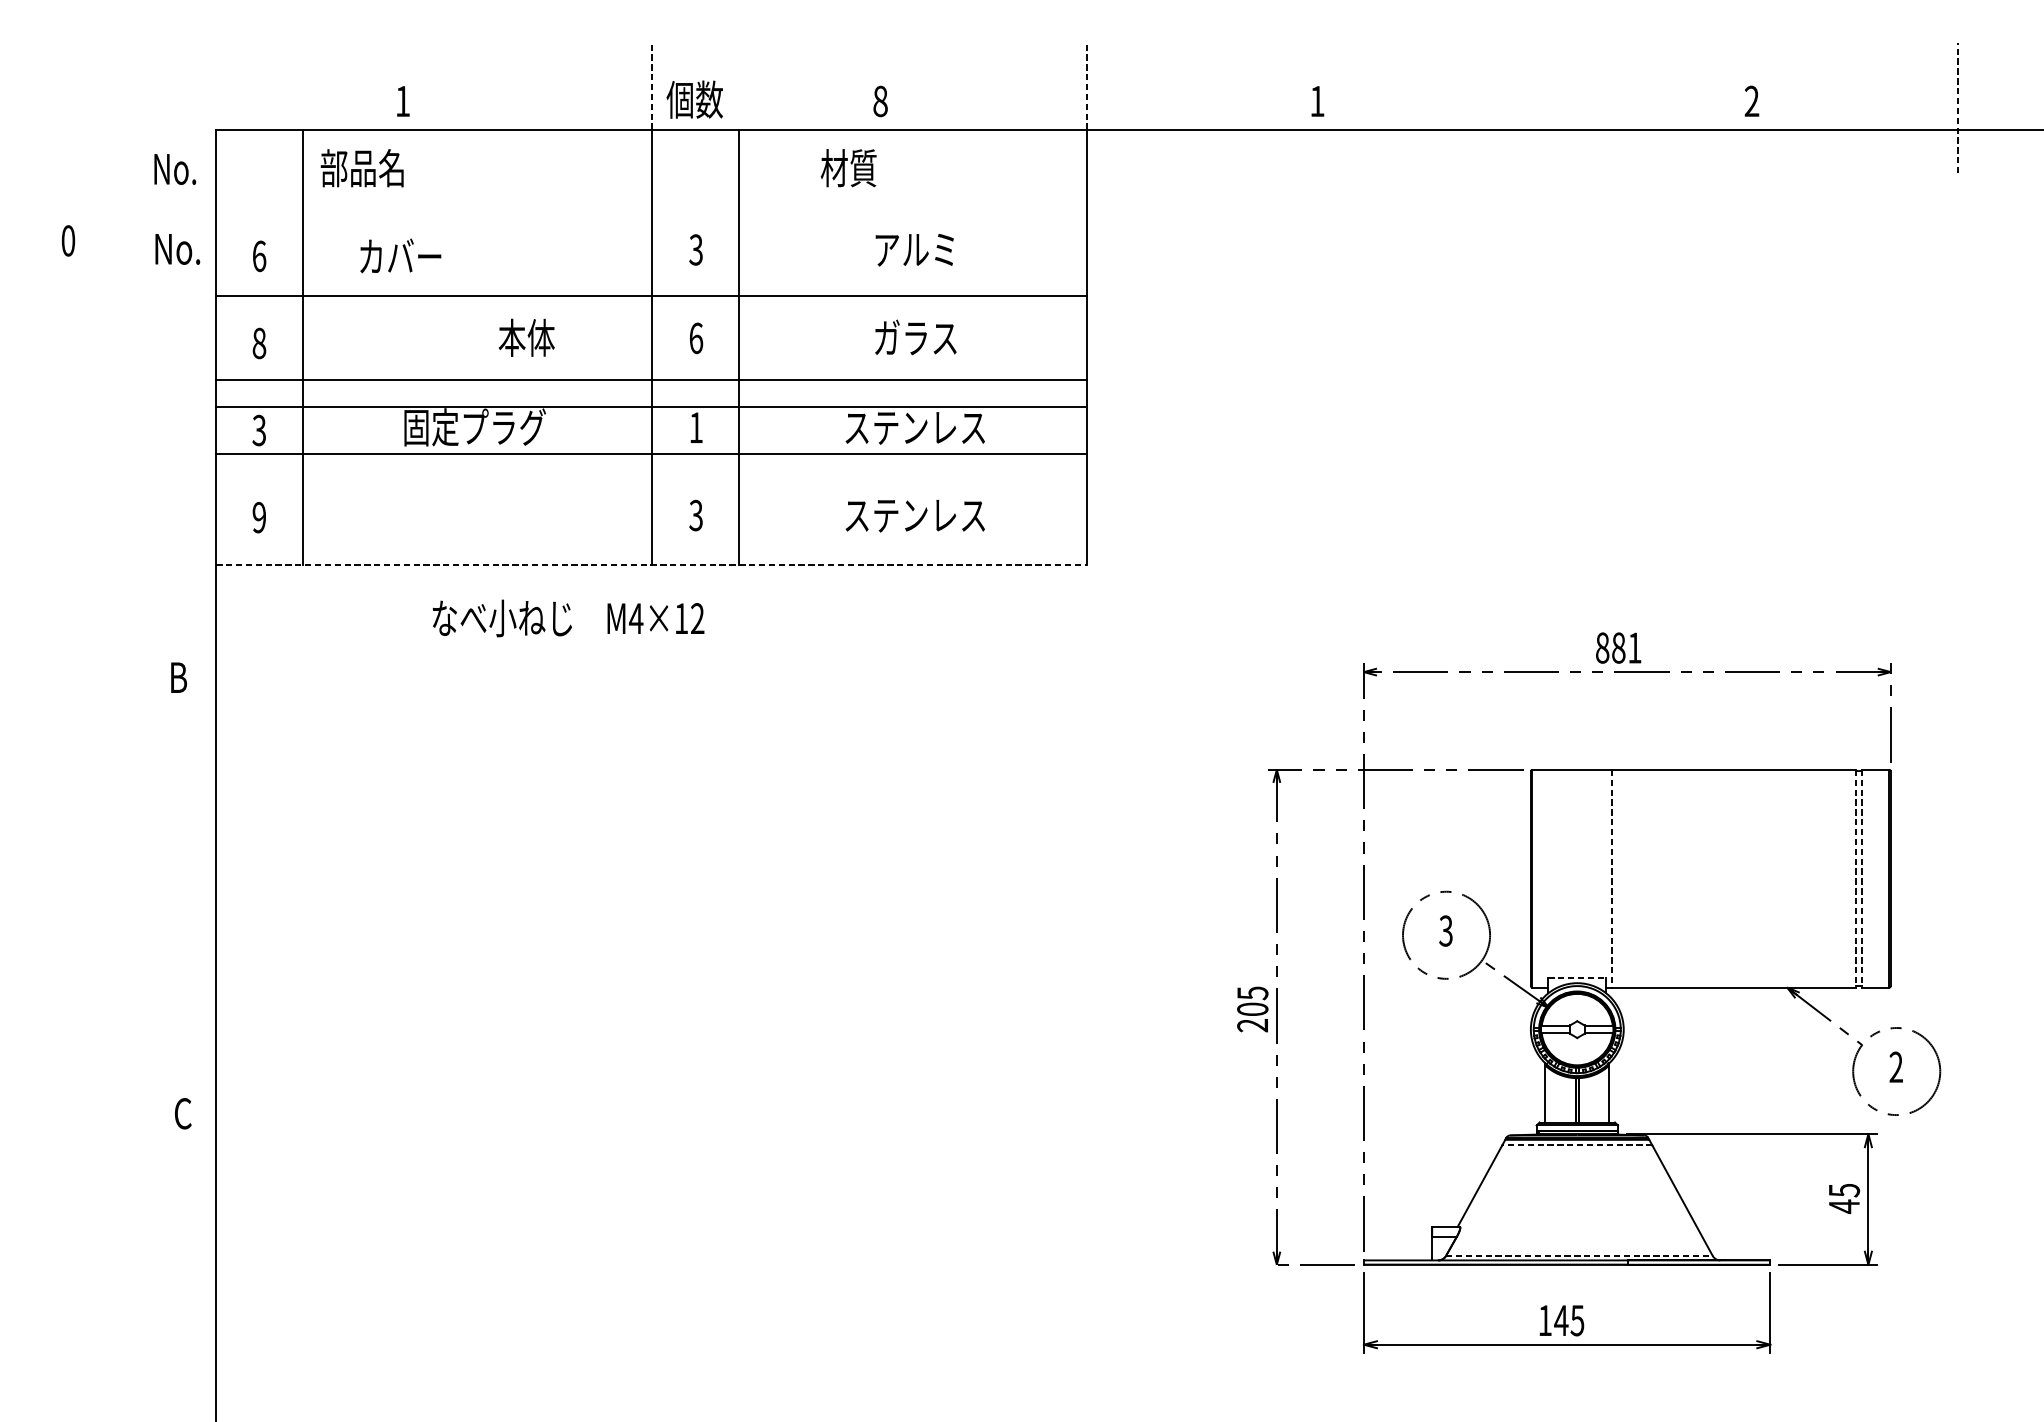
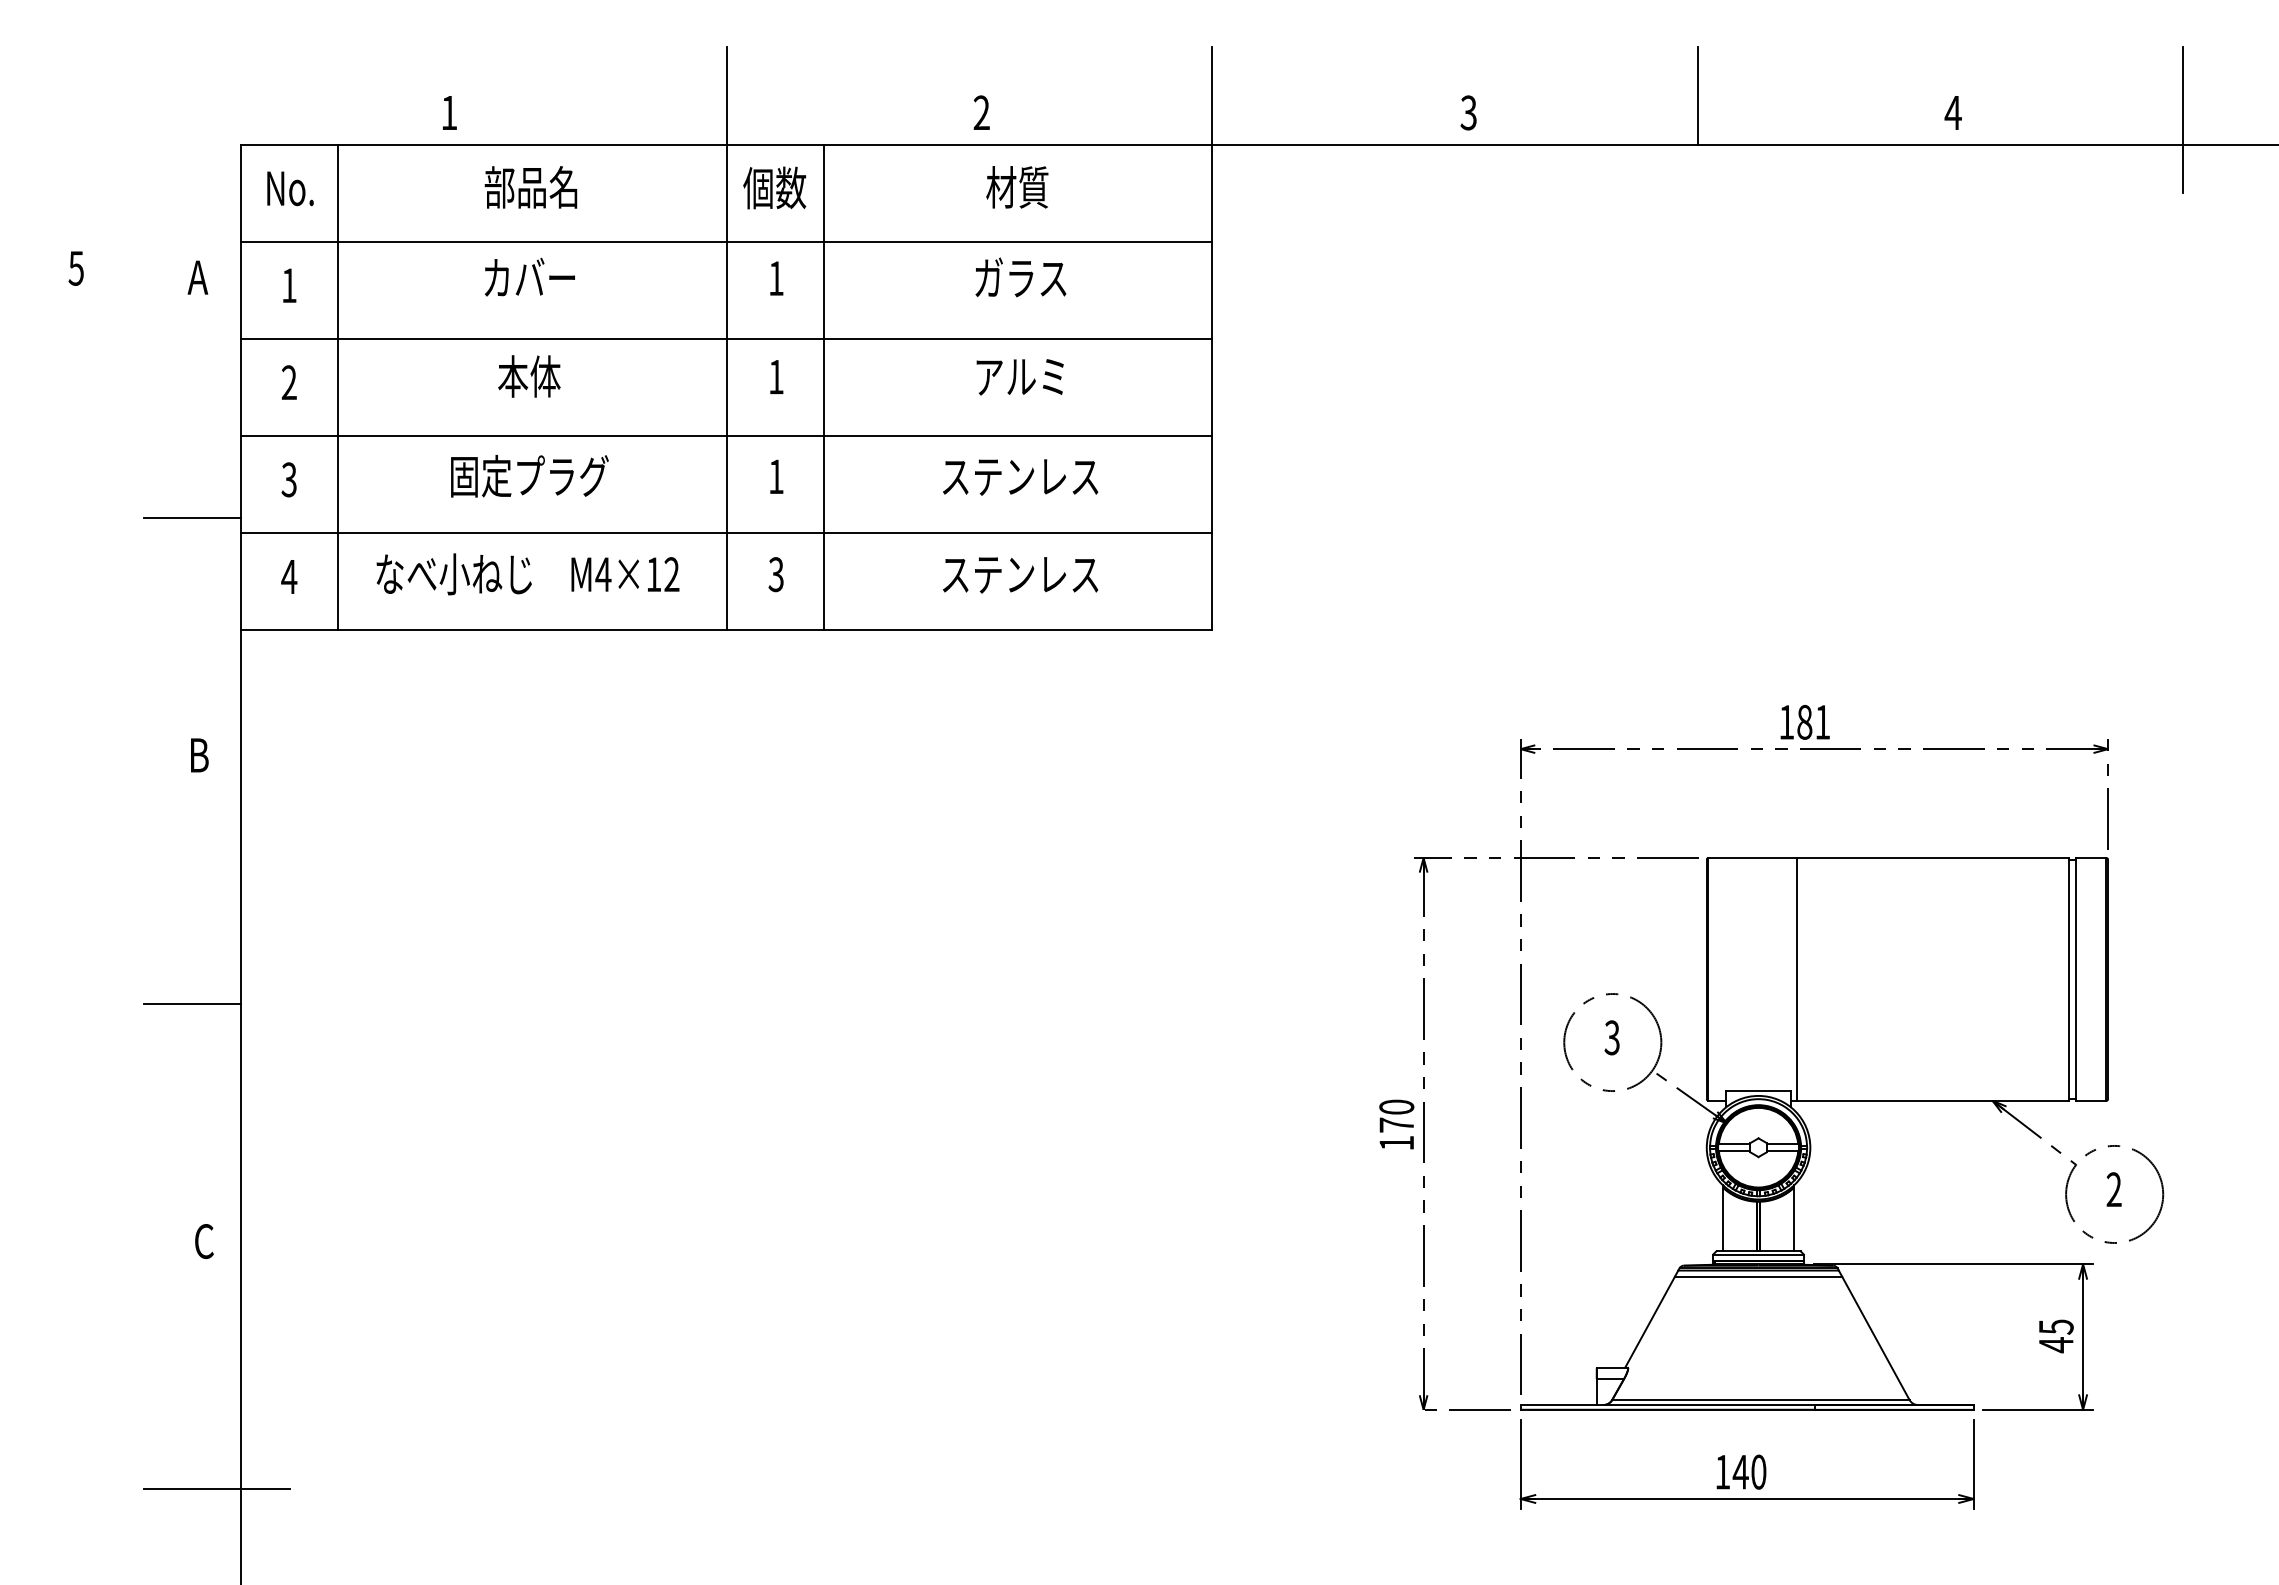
line: (651, 85) -> (726, 95), dashed -> solid
line: (1087, 85) -> (1212, 95), dashed -> solid
line: (1522, 85) -> (1697, 95), added
text: (694, 99) -> (774, 187), moved
text: (880, 101) -> (981, 112), 8 -> 2
text: (1317, 101) -> (1468, 112), 1 -> 3
text: (1751, 101) -> (1952, 112), 2 -> 4
line: (1957, 108) -> (2182, 120), dashed -> solid
text: (361, 168) -> (530, 187), moved
text: (848, 168) -> (1017, 187), moved
text: (175, 169) -> (290, 188), moved
text: (67, 240) -> (75, 267), 0 -> 5
text: (177, 249) -> (198, 277), No. -> A
text: (695, 249) -> (775, 278), 3 -> 1
text: (915, 249) -> (1020, 277), アルミ -> ガラス
text: (400, 255) -> (529, 276), moved
text: (259, 256) -> (289, 285), 6 -> 1
line: (651, 295) -> (726, 241), moved
text: (915, 336) -> (1020, 375), ガラス -> アルミ
text: (526, 337) -> (529, 376), moved
text: (696, 337) -> (776, 376), 6 -> 1
text: (258, 343) -> (288, 382), 8 -> 2
line: (651, 380) -> (726, 338), moved
line: (651, 406) -> (726, 532), moved
line: (651, 453) -> (726, 435), moved
line: (172, 465) -> (192, 518), added
text: (259, 517) -> (289, 576), 9 -> 4
line: (652, 564) -> (727, 629), dashed -> solid
text: (568, 618) -> (527, 574), moved
text: (1602, 647) -> (1786, 721), 881 -> 181
line: (1612, 878) -> (1797, 979), dashed -> solid
line: (1856, 878) -> (2069, 979), dashed -> solid
line: (1861, 878) -> (2075, 979), dashed -> solid
line: (172, 900) -> (192, 1003), added
line: (1578, 978) -> (1759, 1090), dashed -> solid
text: (1252, 1008) -> (1396, 1124), 205 -> 170
line: (1577, 1145) -> (1758, 1276), dashed -> solid
line: (1579, 1255) -> (1760, 1399), dashed -> solid
text: (1577, 1320) -> (1758, 1471), 145 -> 140
line: (194, 1336) -> (216, 1489), added

